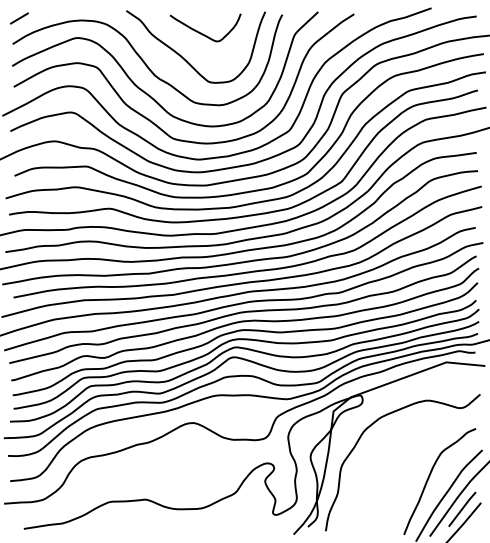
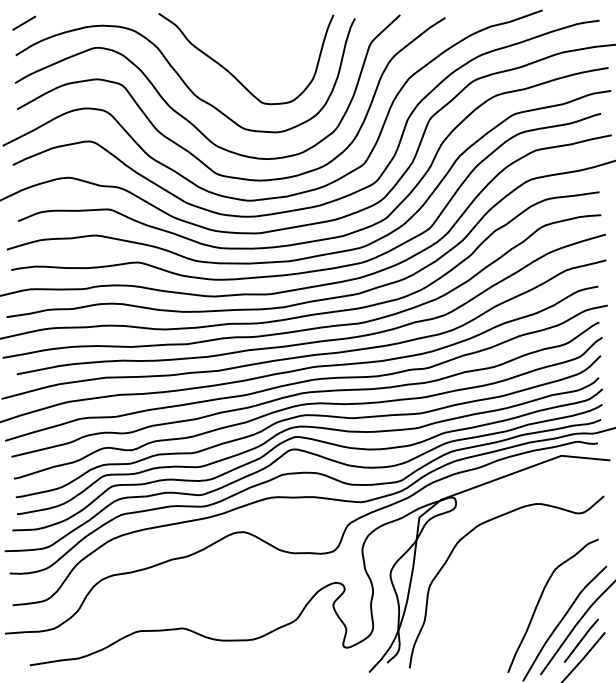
curve: (203, 33) -> (255, 42), removed

